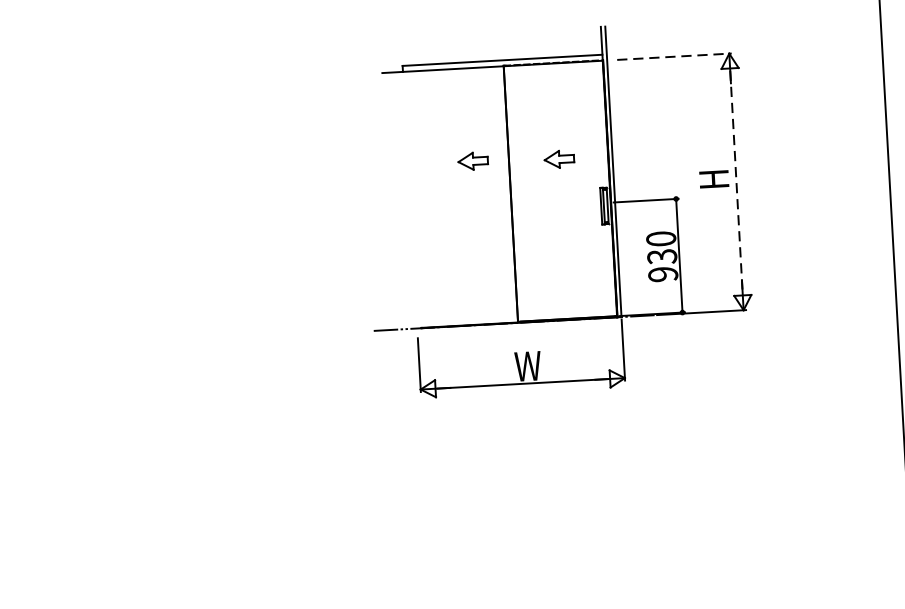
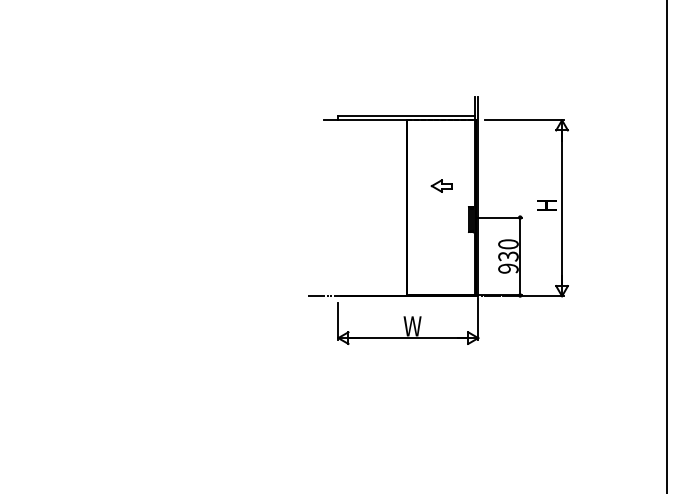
line: (674, 57) -> (524, 120), dashed -> solid
part: (472, 160) -> (382, 183), removed
line: (737, 182) -> (562, 208), dashed -> solid

